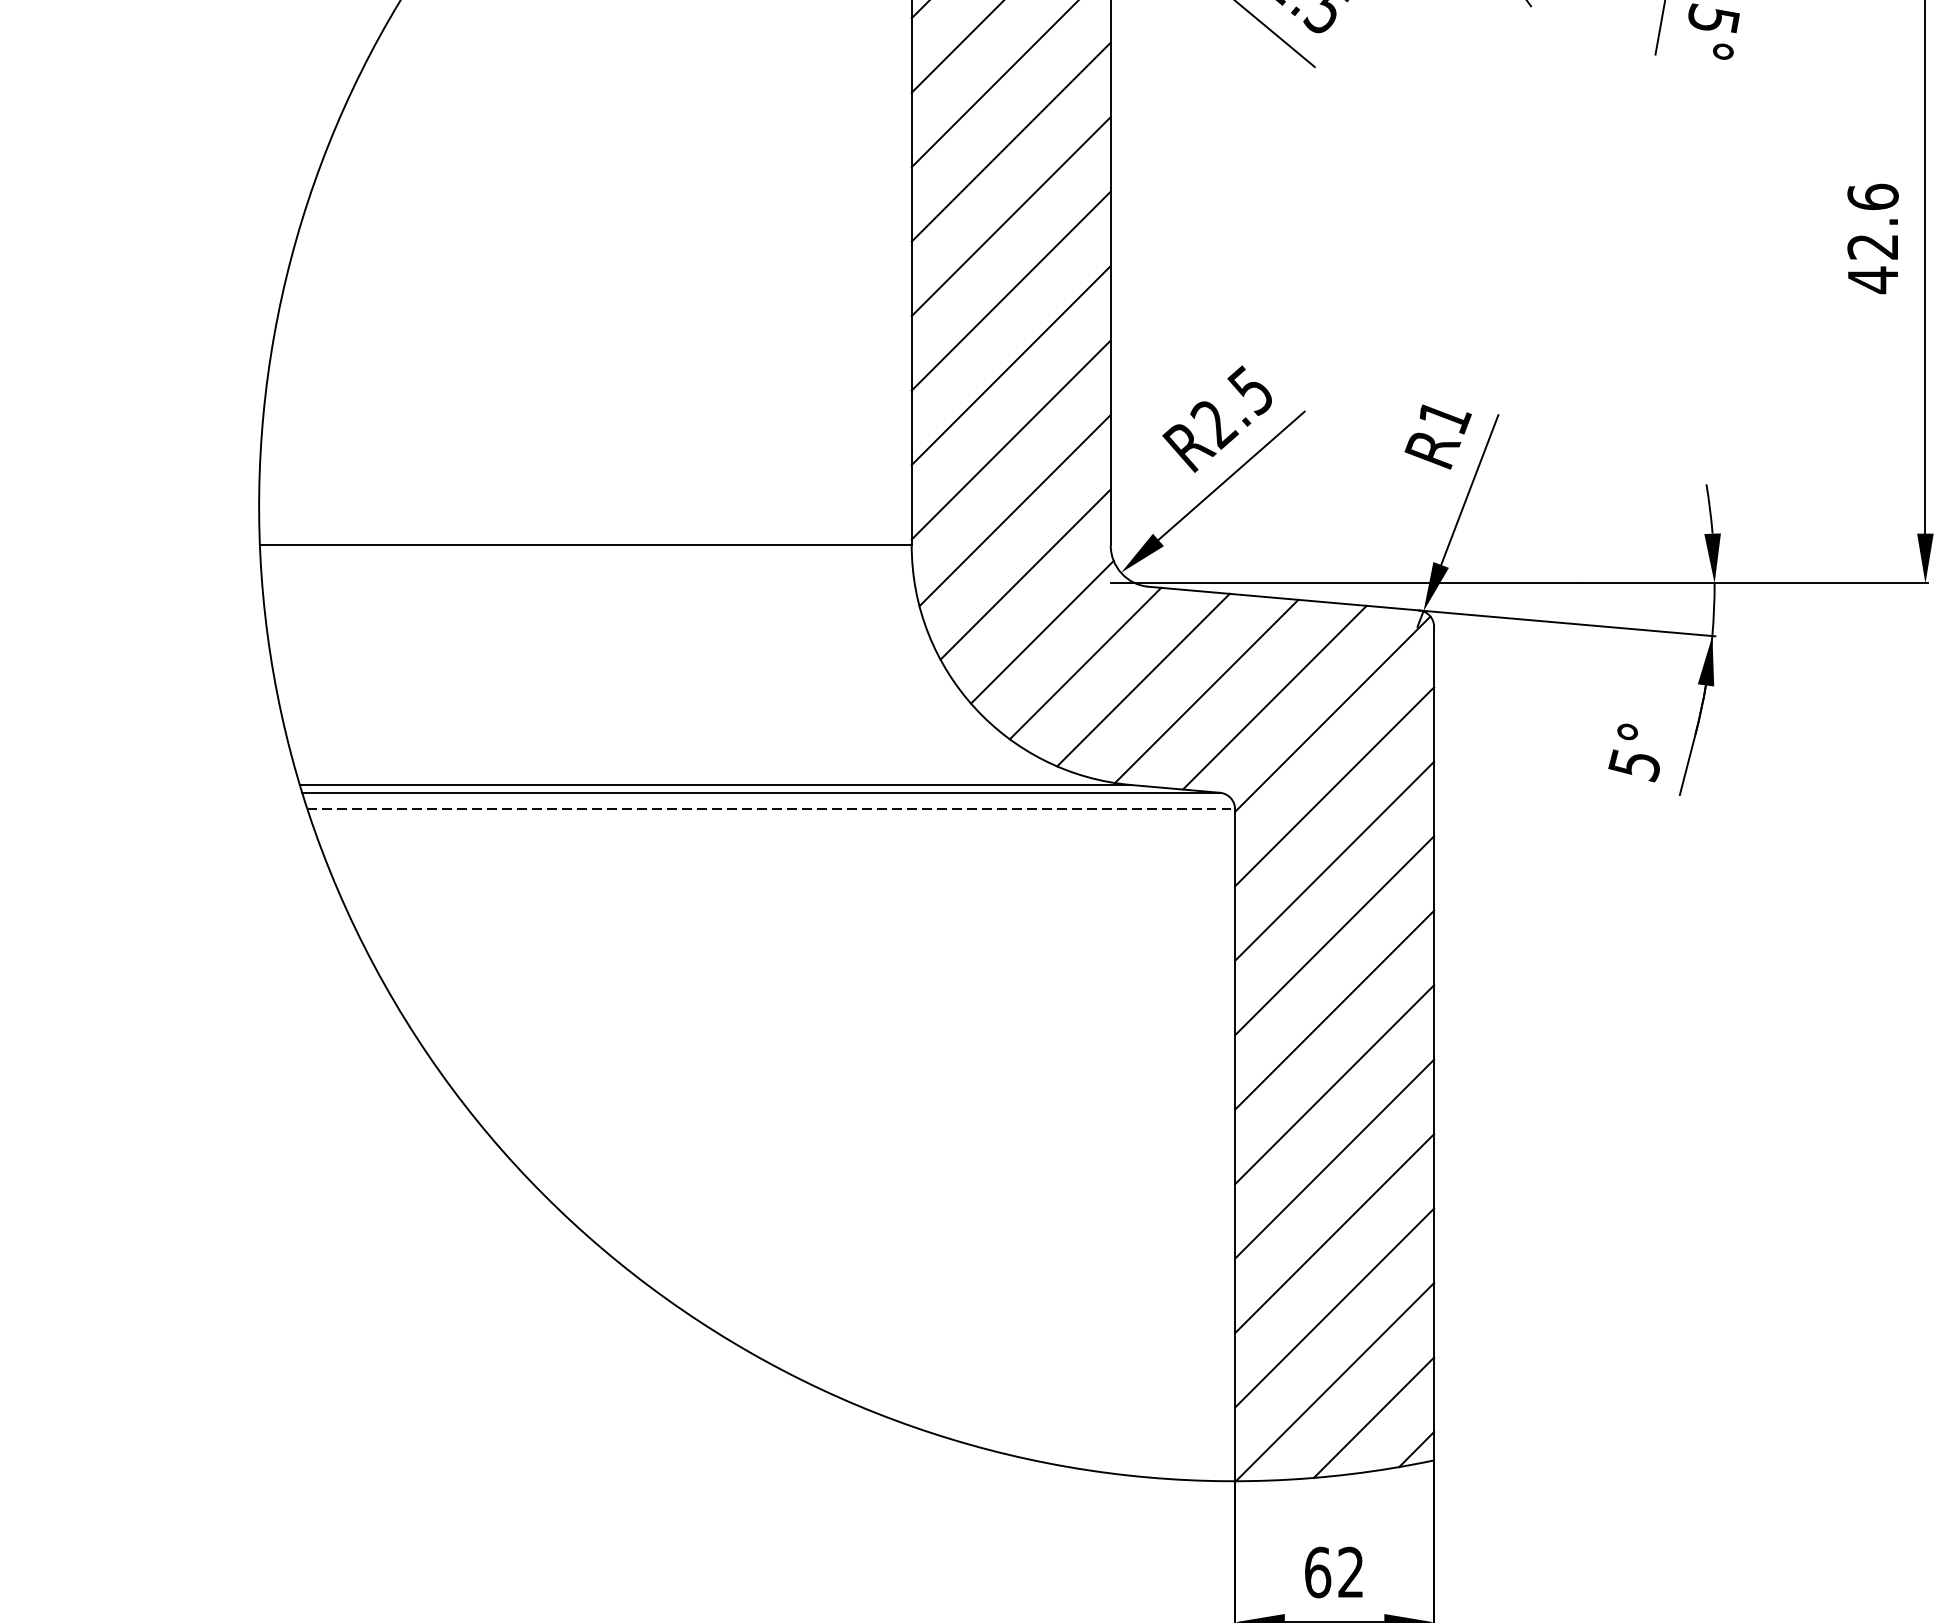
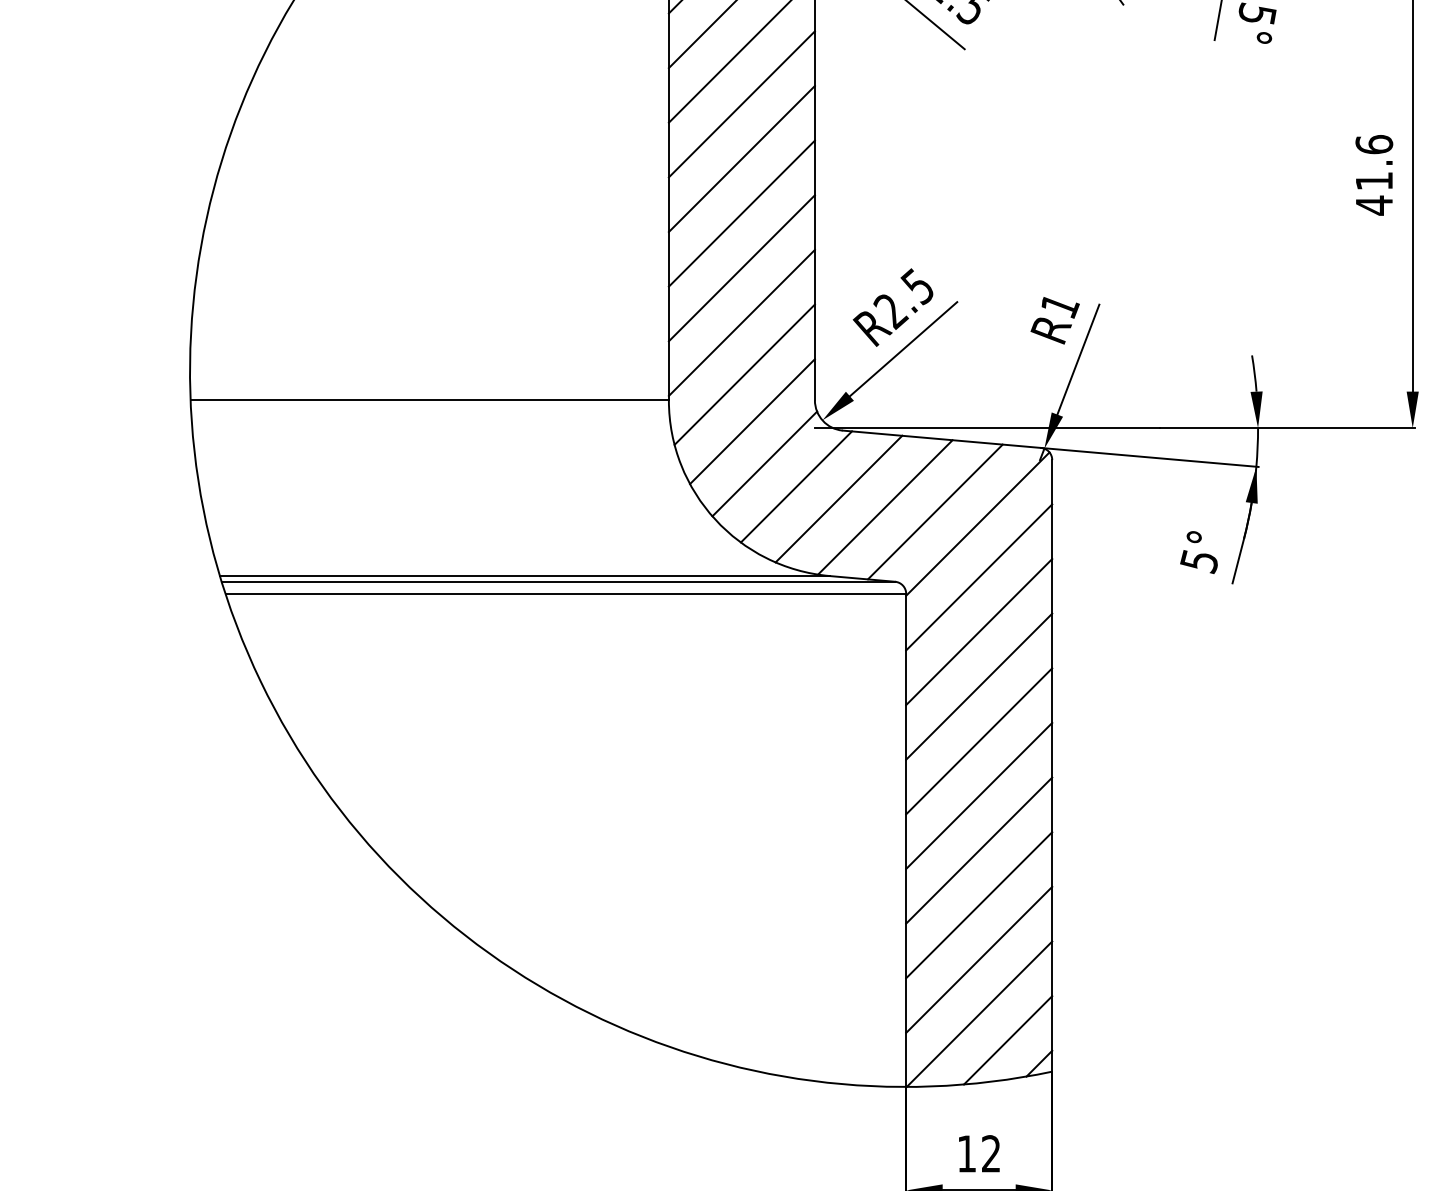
text: (1871, 247) -> (1373, 181), 42.6 -> 41.6
line: (772, 808) -> (566, 593), dashed -> solid
text: (1317, 1571) -> (966, 1153), 62 -> 12

